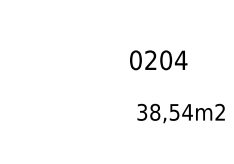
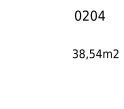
text: (157, 59) -> (89, 15), moved

